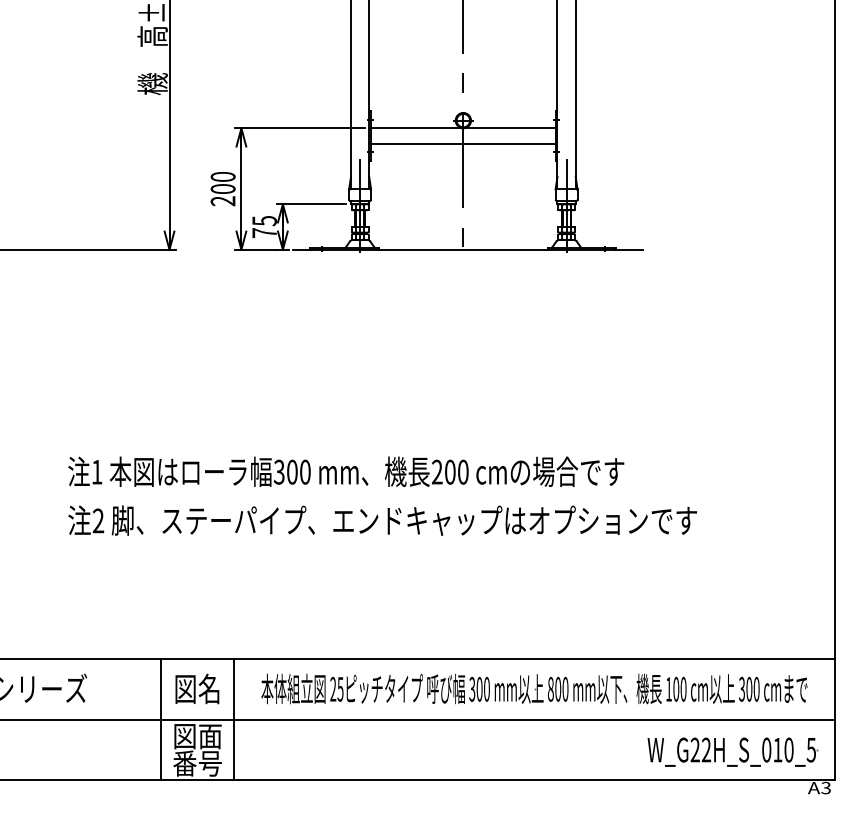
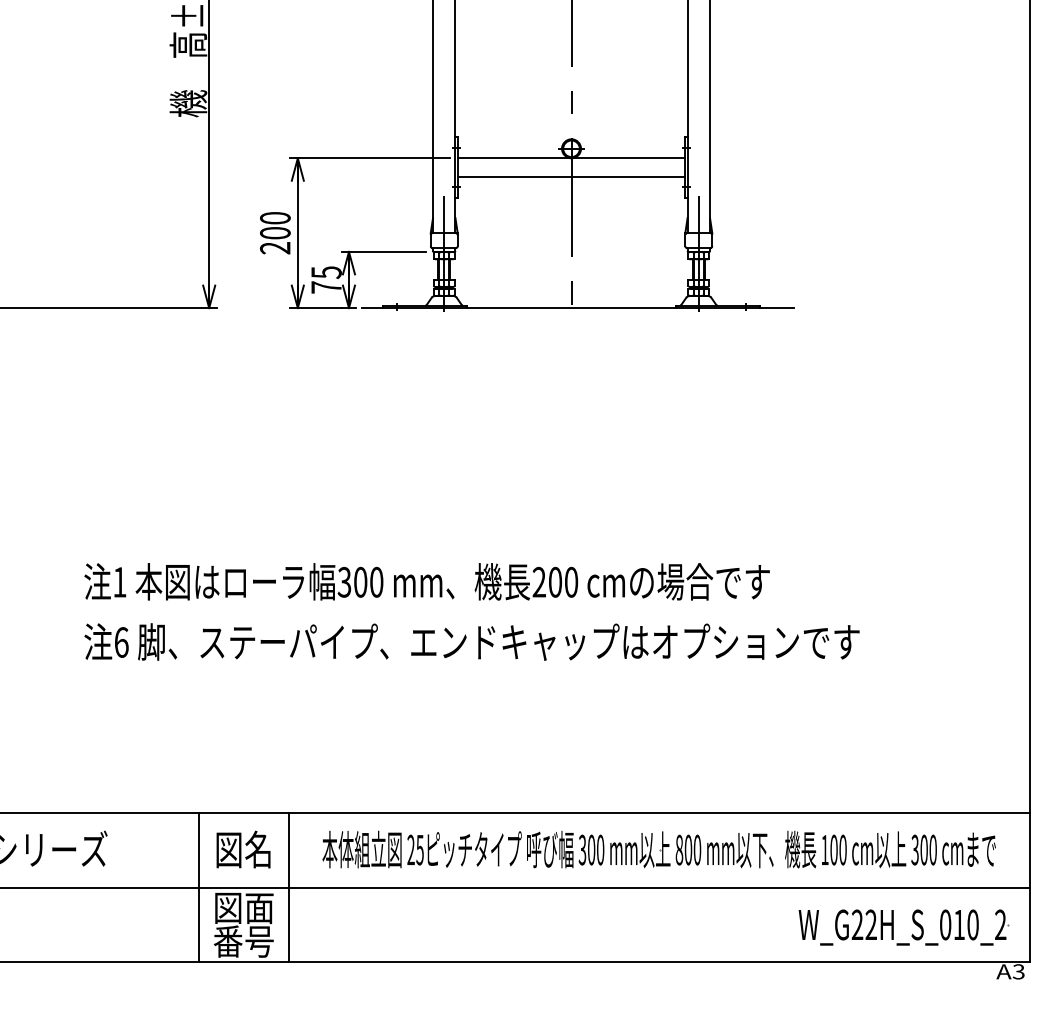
text: (98, 521) -> (121, 642), 2 -> 6
text: (811, 749) -> (1000, 924), W_G22H_S_010_5 -> W_G22H_S_010_2

